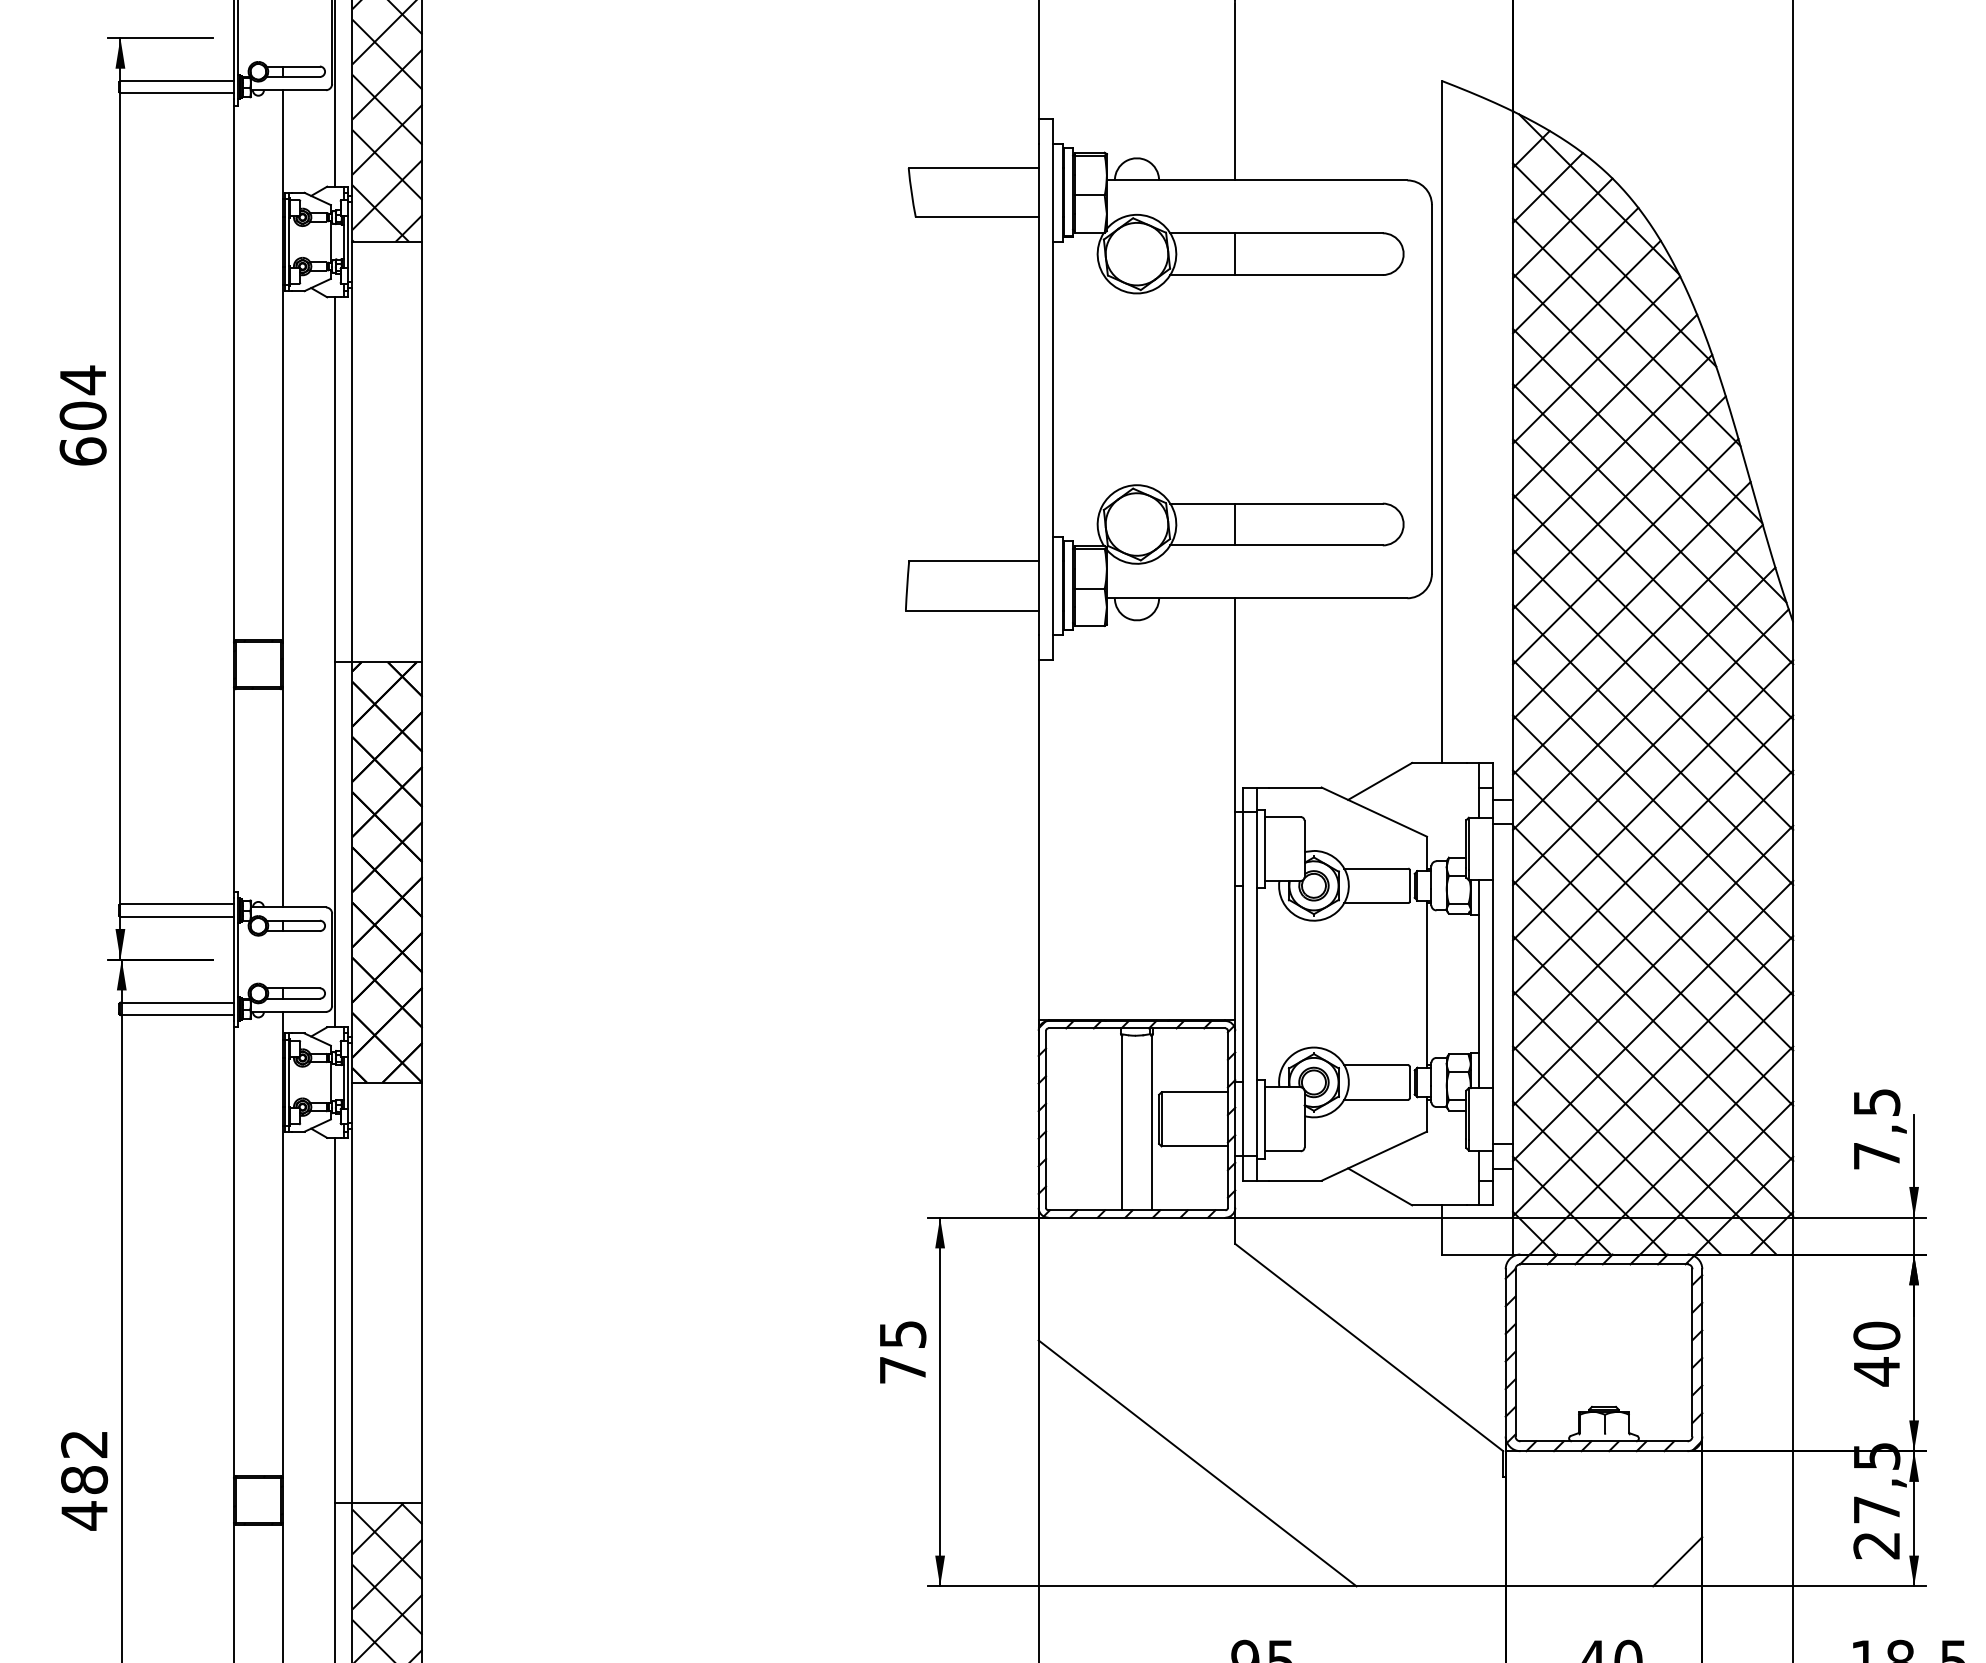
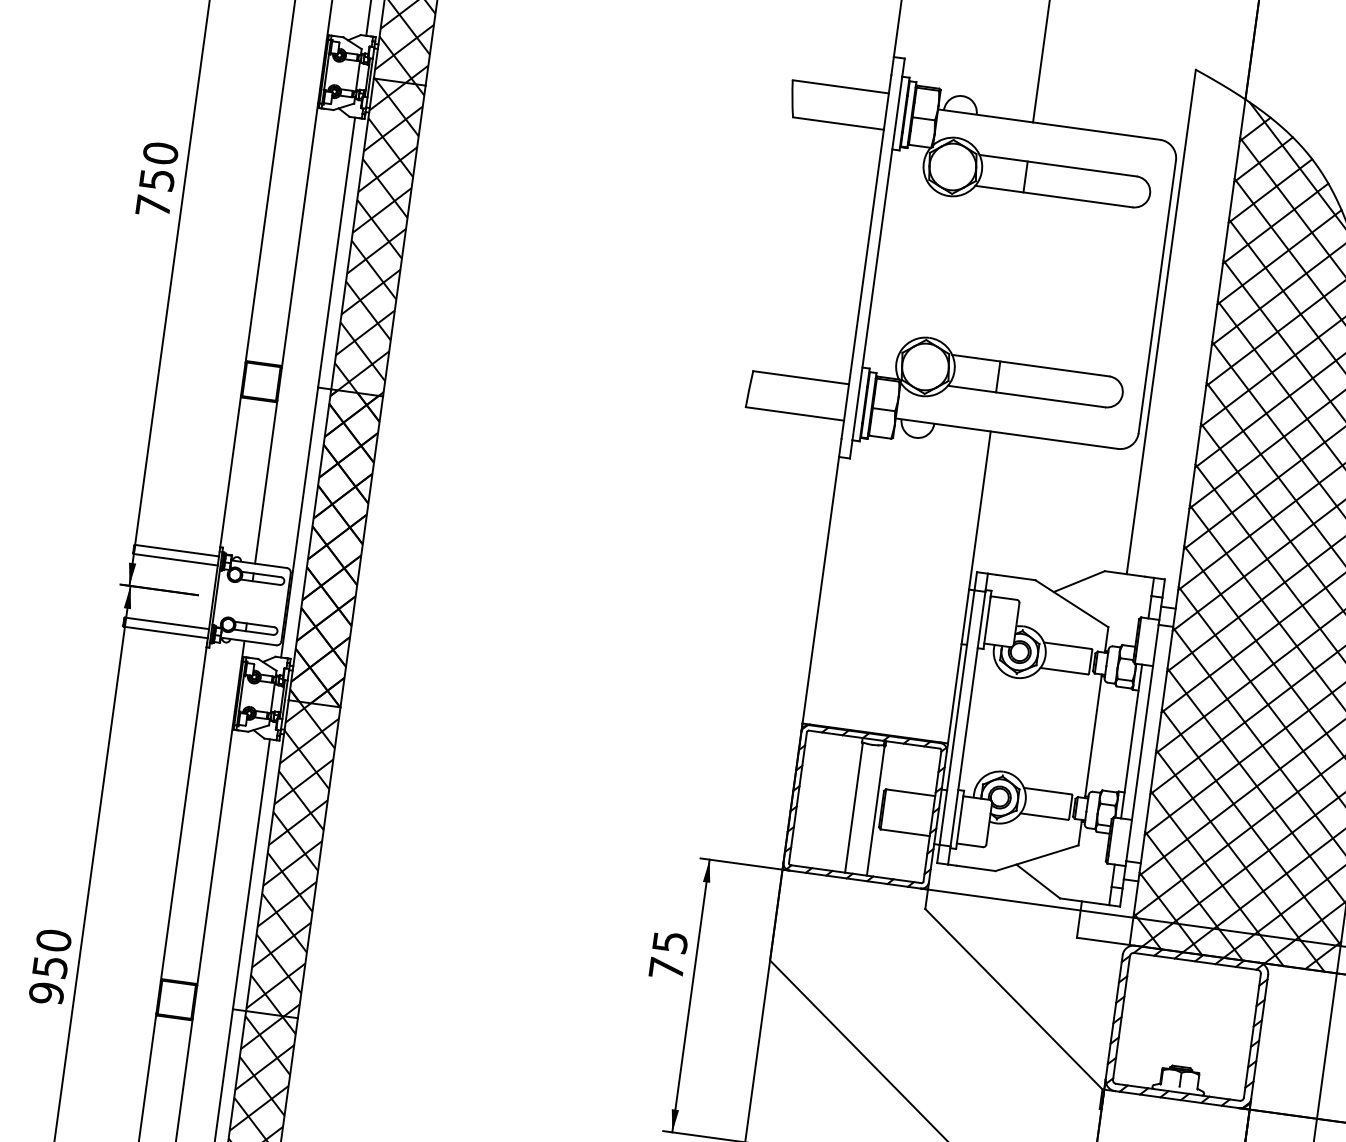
text: (82, 415) -> (156, 179), 604 -> 750
hatch: (387, 451) -> (378, 237), added
hatch: (387, 1292) -> (293, 859), added
text: (84, 1480) -> (50, 967), 482 -> 950

